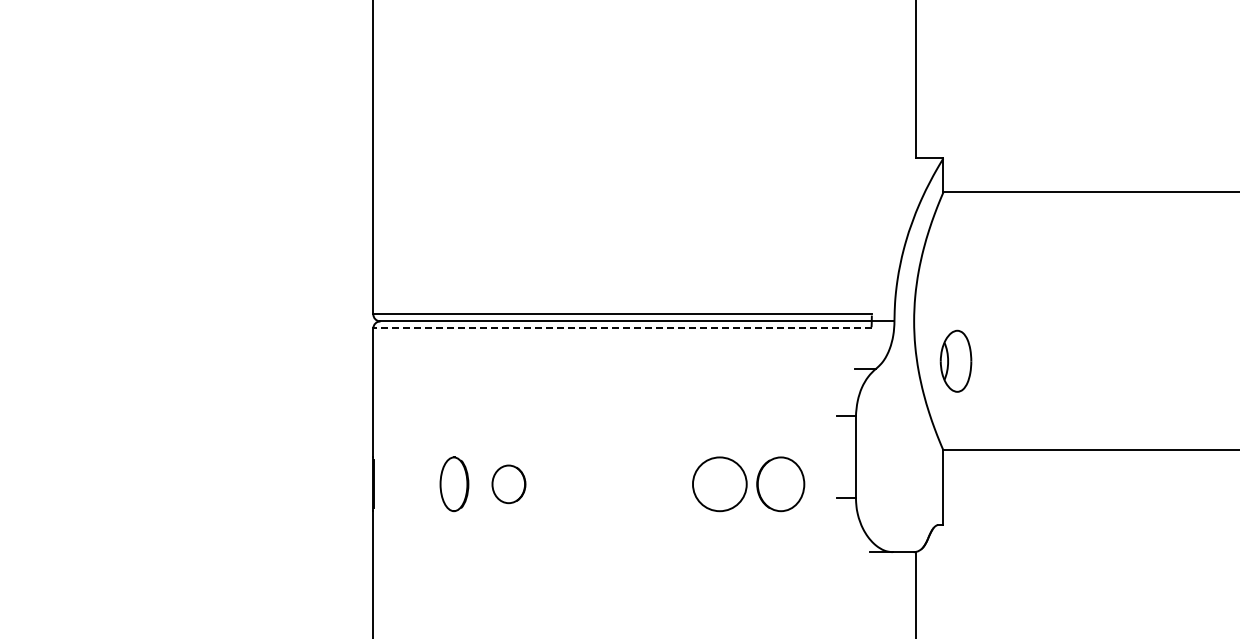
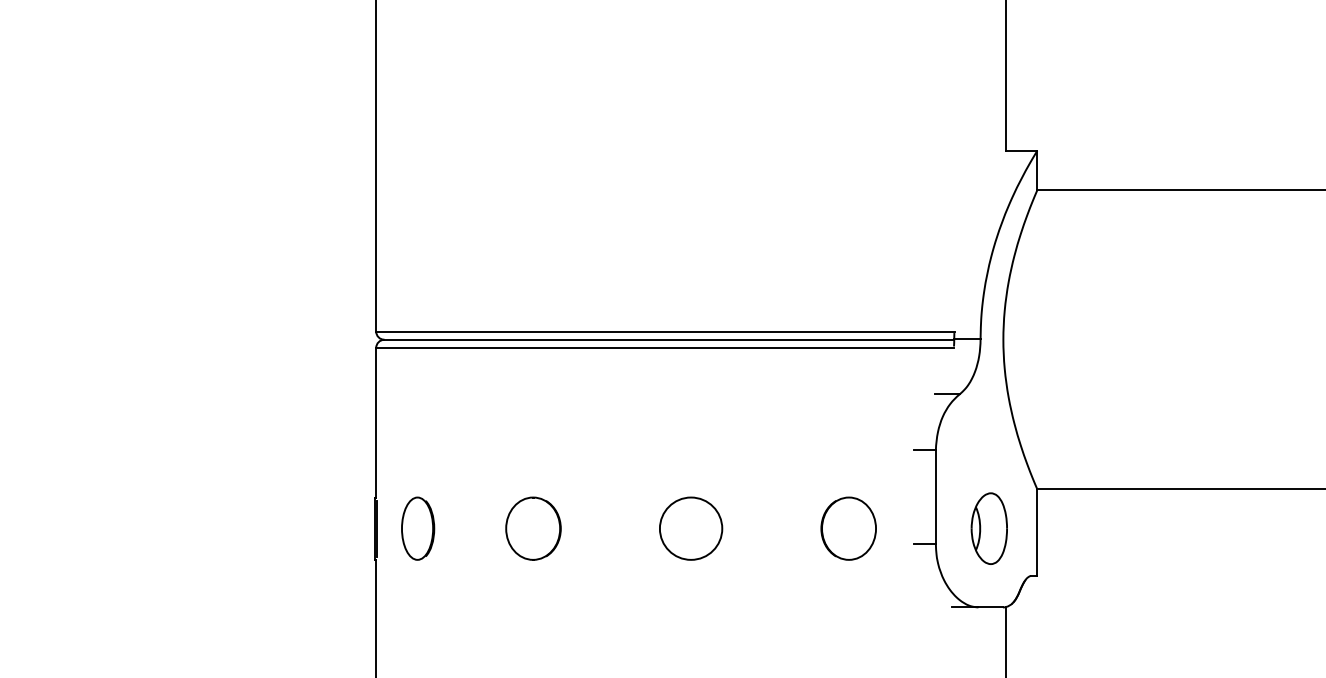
line: (621, 328) -> (664, 348), dashed -> solid
part: (955, 360) -> (988, 527), moved
part: (454, 484) -> (418, 528), moved
part: (508, 484) -> (532, 528), size x1.43
circle: (719, 484) -> (690, 528), moved

